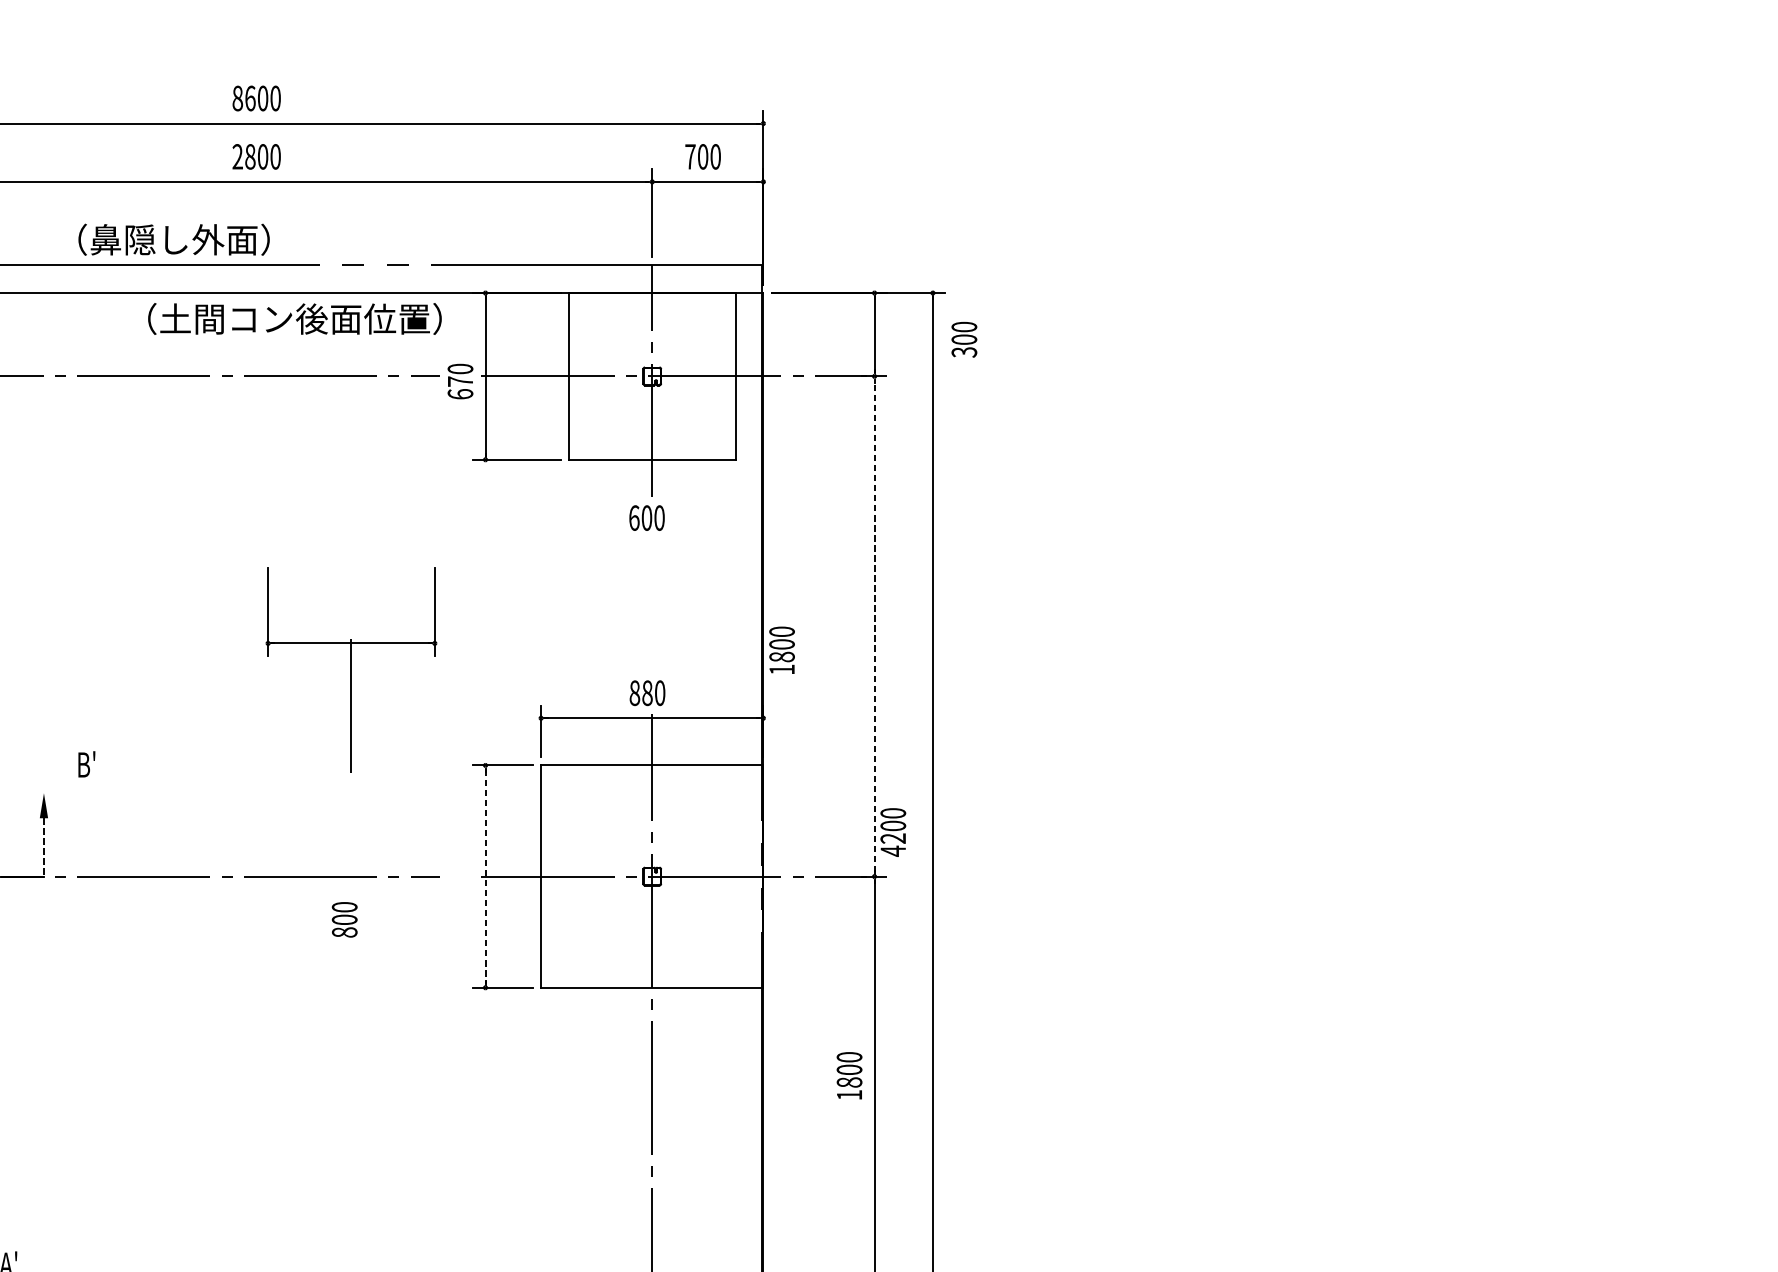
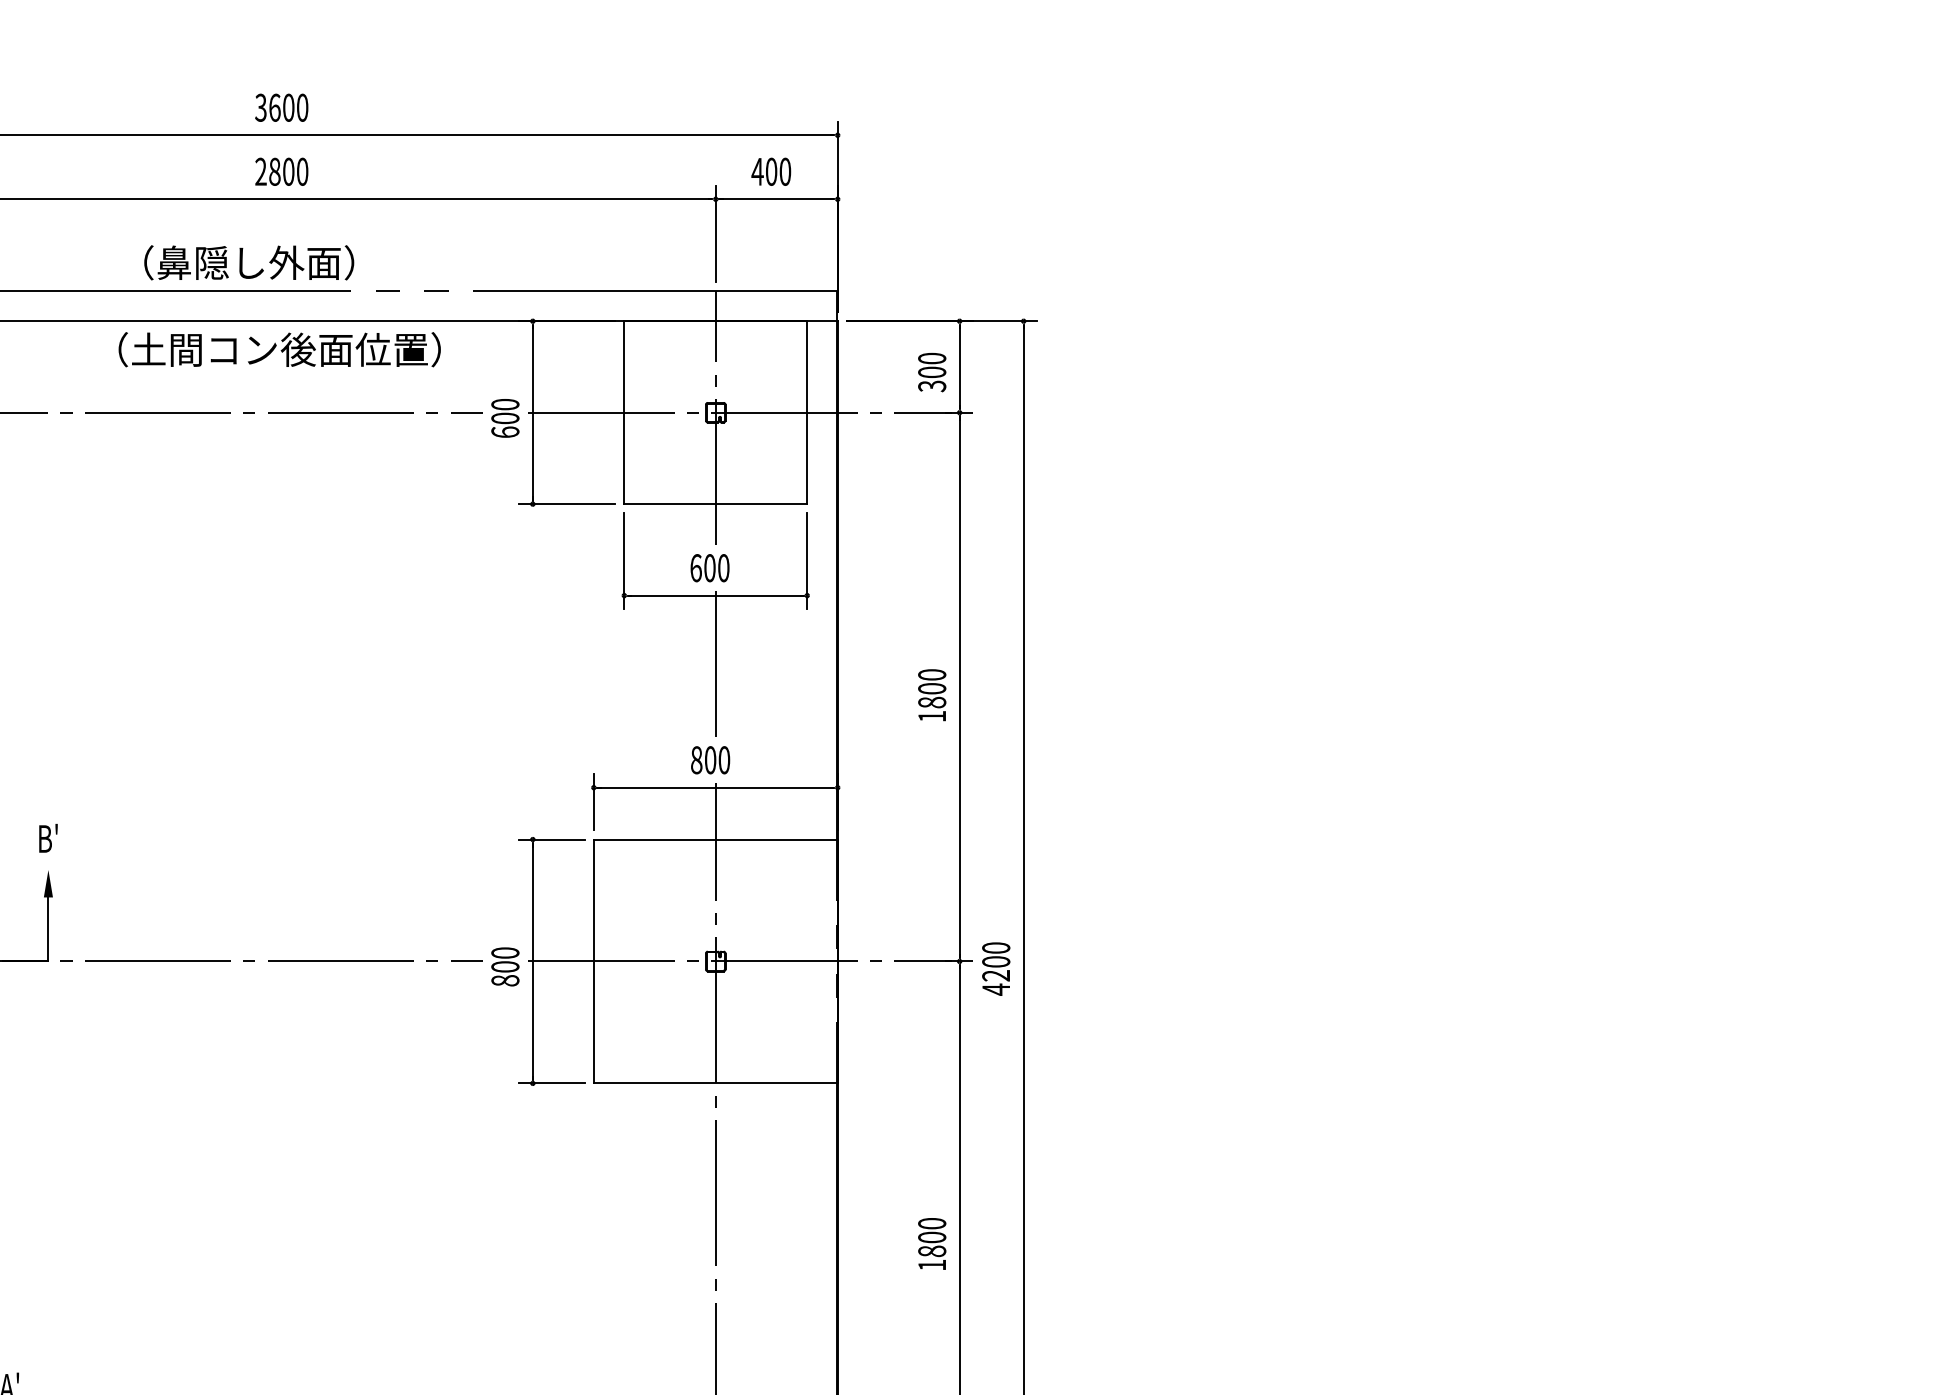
text: (237, 98) -> (260, 107), 8600 -> 3600
text: (690, 156) -> (757, 171), 700 -> 400
text: (174, 239) -> (249, 262), moved
text: (294, 318) -> (279, 349), moved
text: (964, 339) -> (932, 372), moved
text: (460, 381) -> (505, 418), 670 -> 600
line: (874, 626) -> (959, 687), dashed -> solid
text: (782, 650) -> (932, 695), moved
part: (351, 669) -> (715, 624), moved
text: (647, 693) -> (710, 760), 880 -> 800
text: (86, 764) -> (48, 838), moved
text: (893, 831) -> (996, 968), moved
line: (44, 847) -> (48, 929), dashed -> solid
line: (485, 876) -> (532, 961), dashed -> solid
text: (344, 919) -> (505, 966), moved
text: (849, 1075) -> (932, 1243), moved

